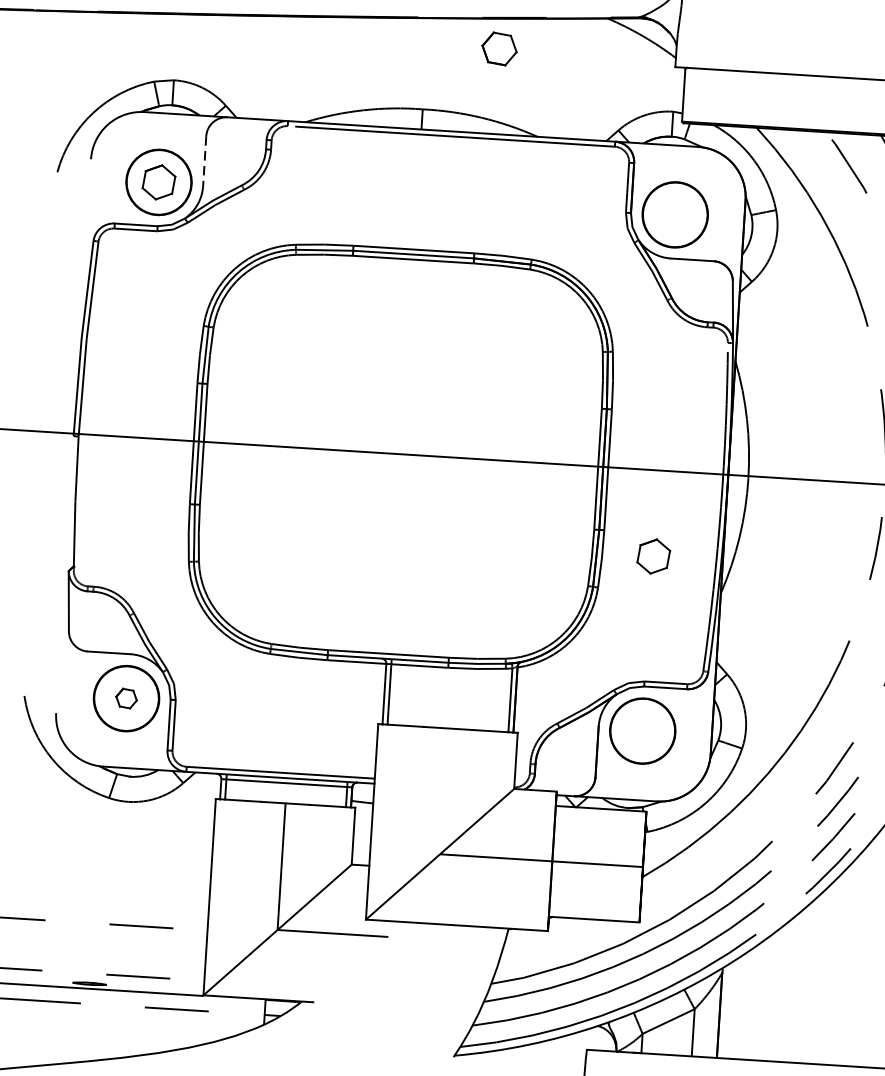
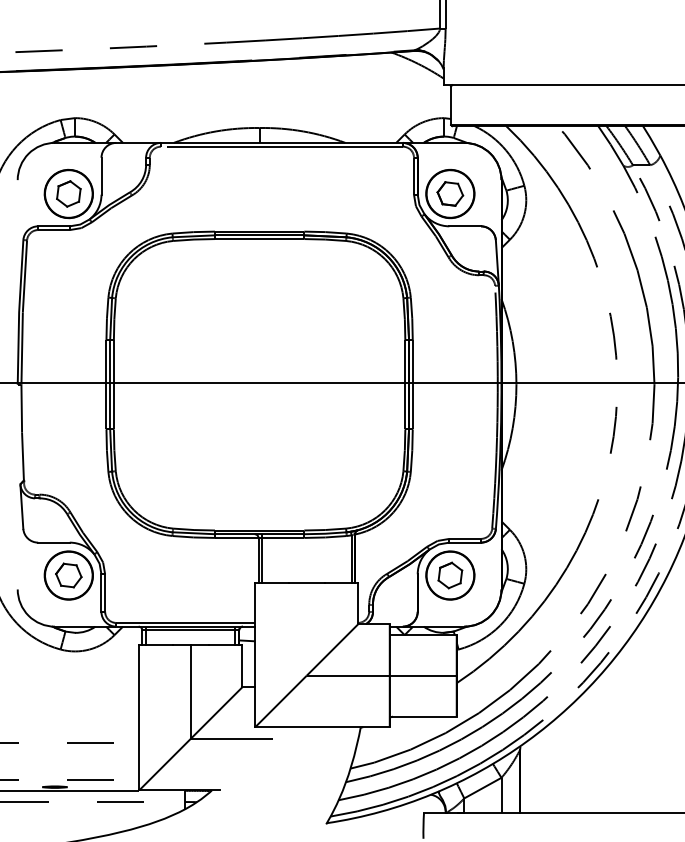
part: (499, 48) -> (450, 193), moved
line: (204, 161) -> (101, 176), dashed -> solid
part: (653, 556) -> (450, 575), moved
part: (126, 698) -> (68, 575), size x1.67

